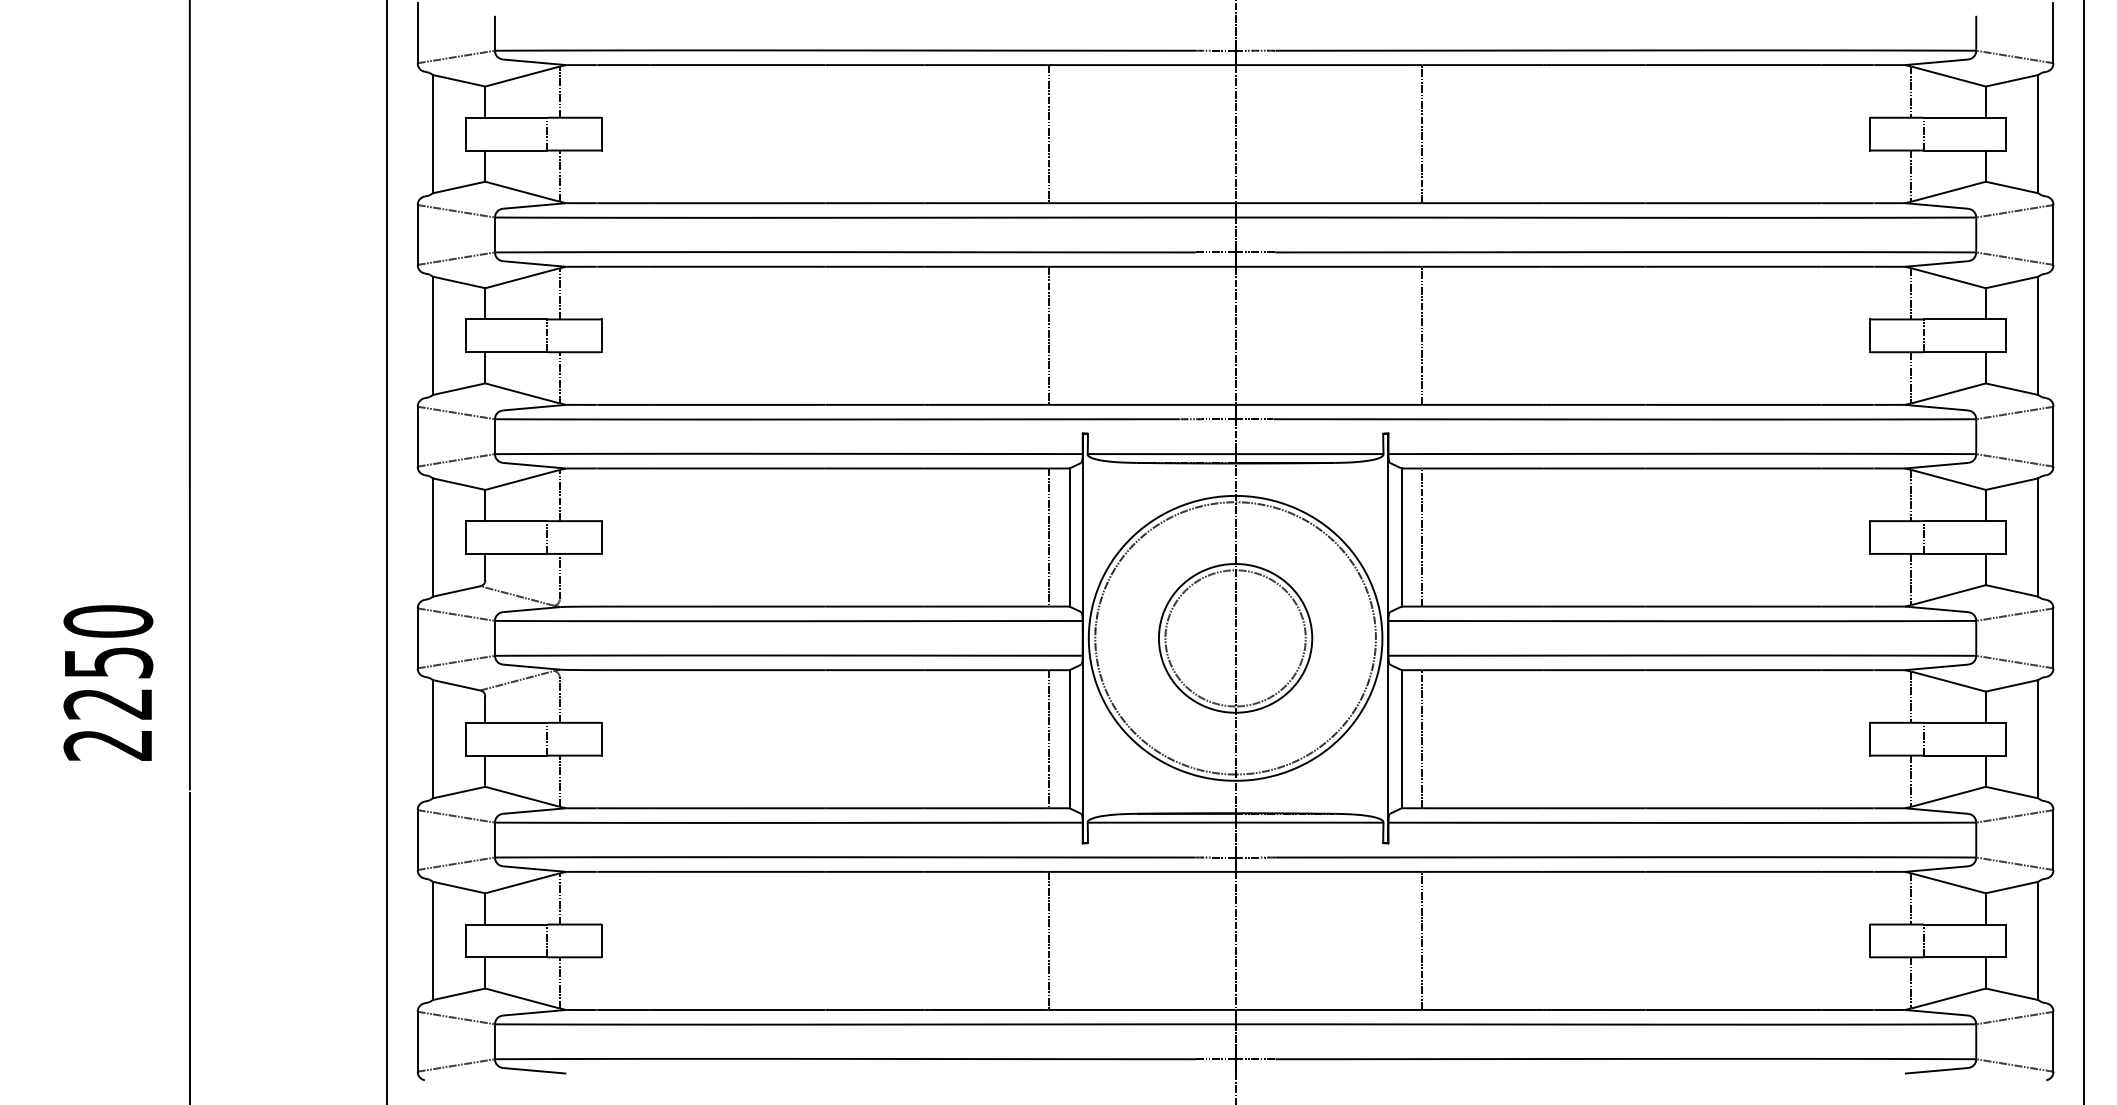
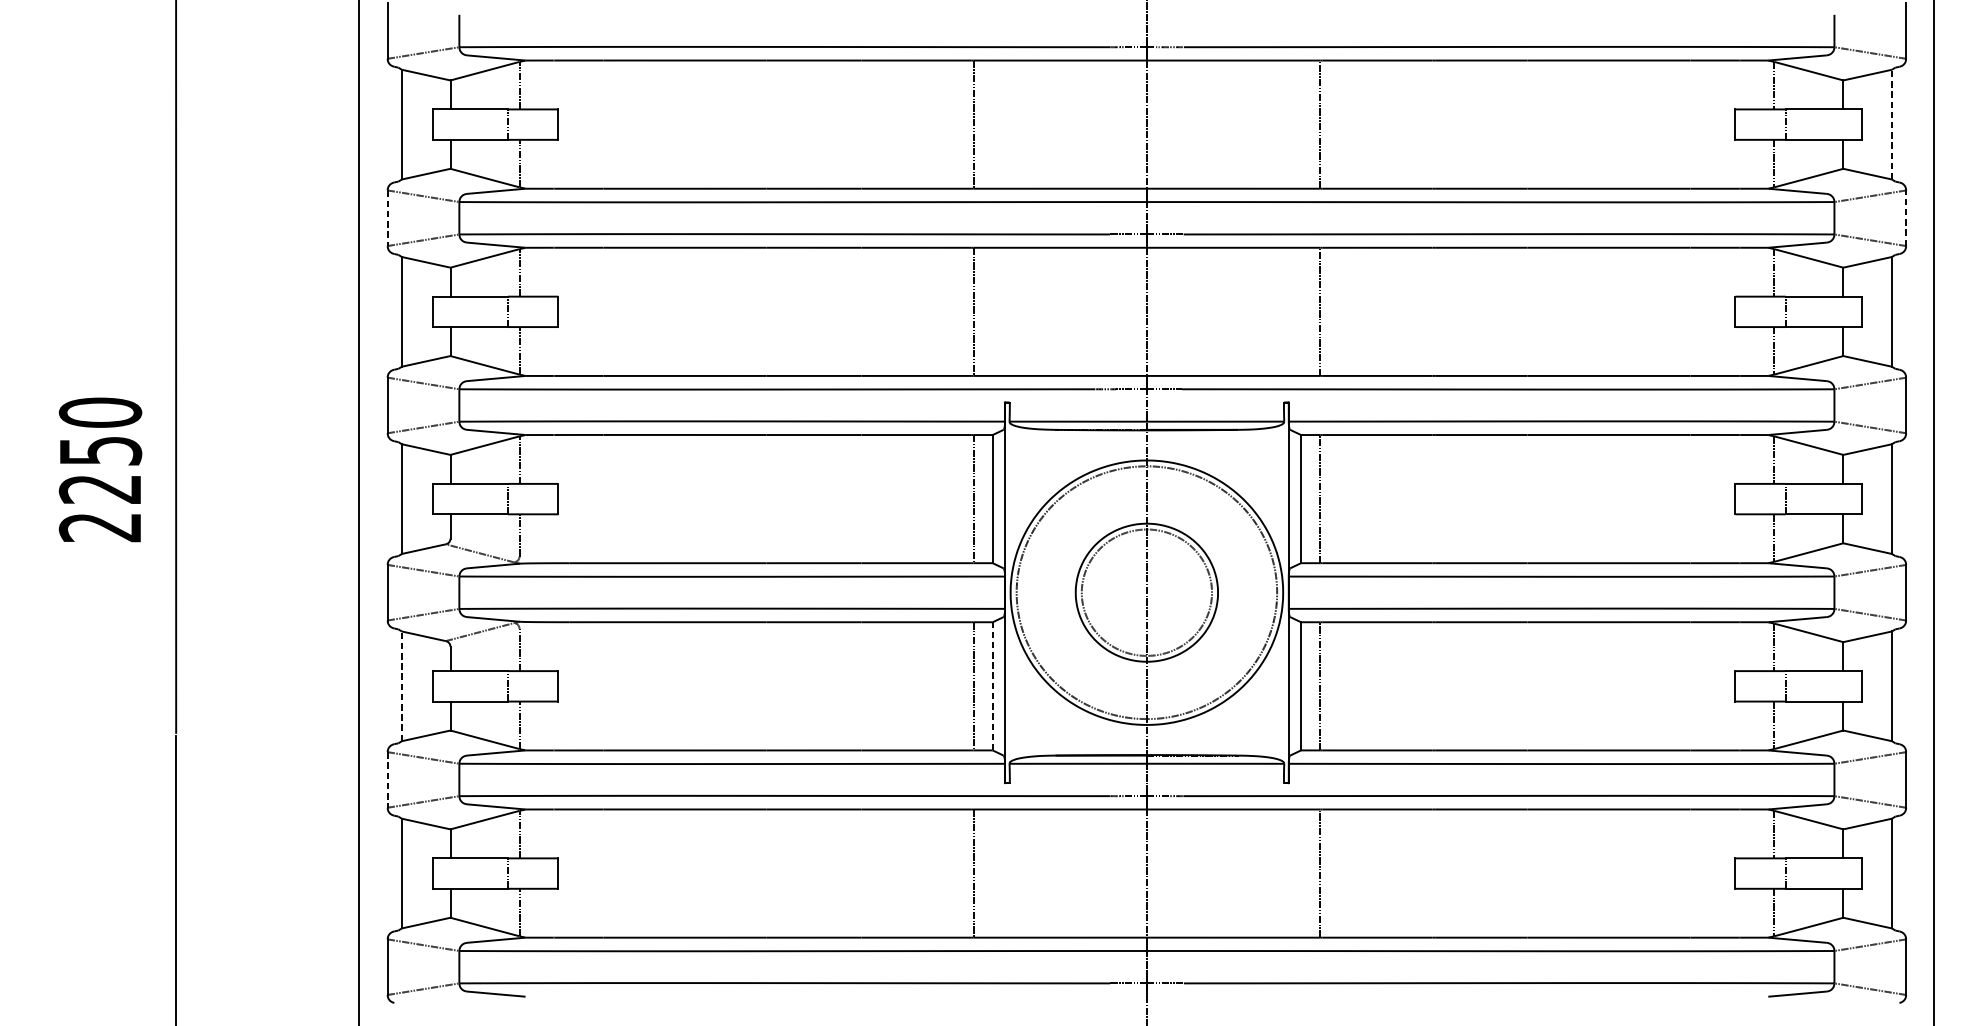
line: (2038, 133) -> (1892, 124), solid -> dashed
line: (417, 234) -> (387, 217), solid -> dashed
line: (2053, 234) -> (1906, 217), solid -> dashed
text: (108, 682) -> (100, 469), moved
line: (433, 738) -> (402, 685), solid -> dashed
line: (1069, 738) -> (992, 685), solid -> dashed
line: (417, 840) -> (387, 780), solid -> dashed

